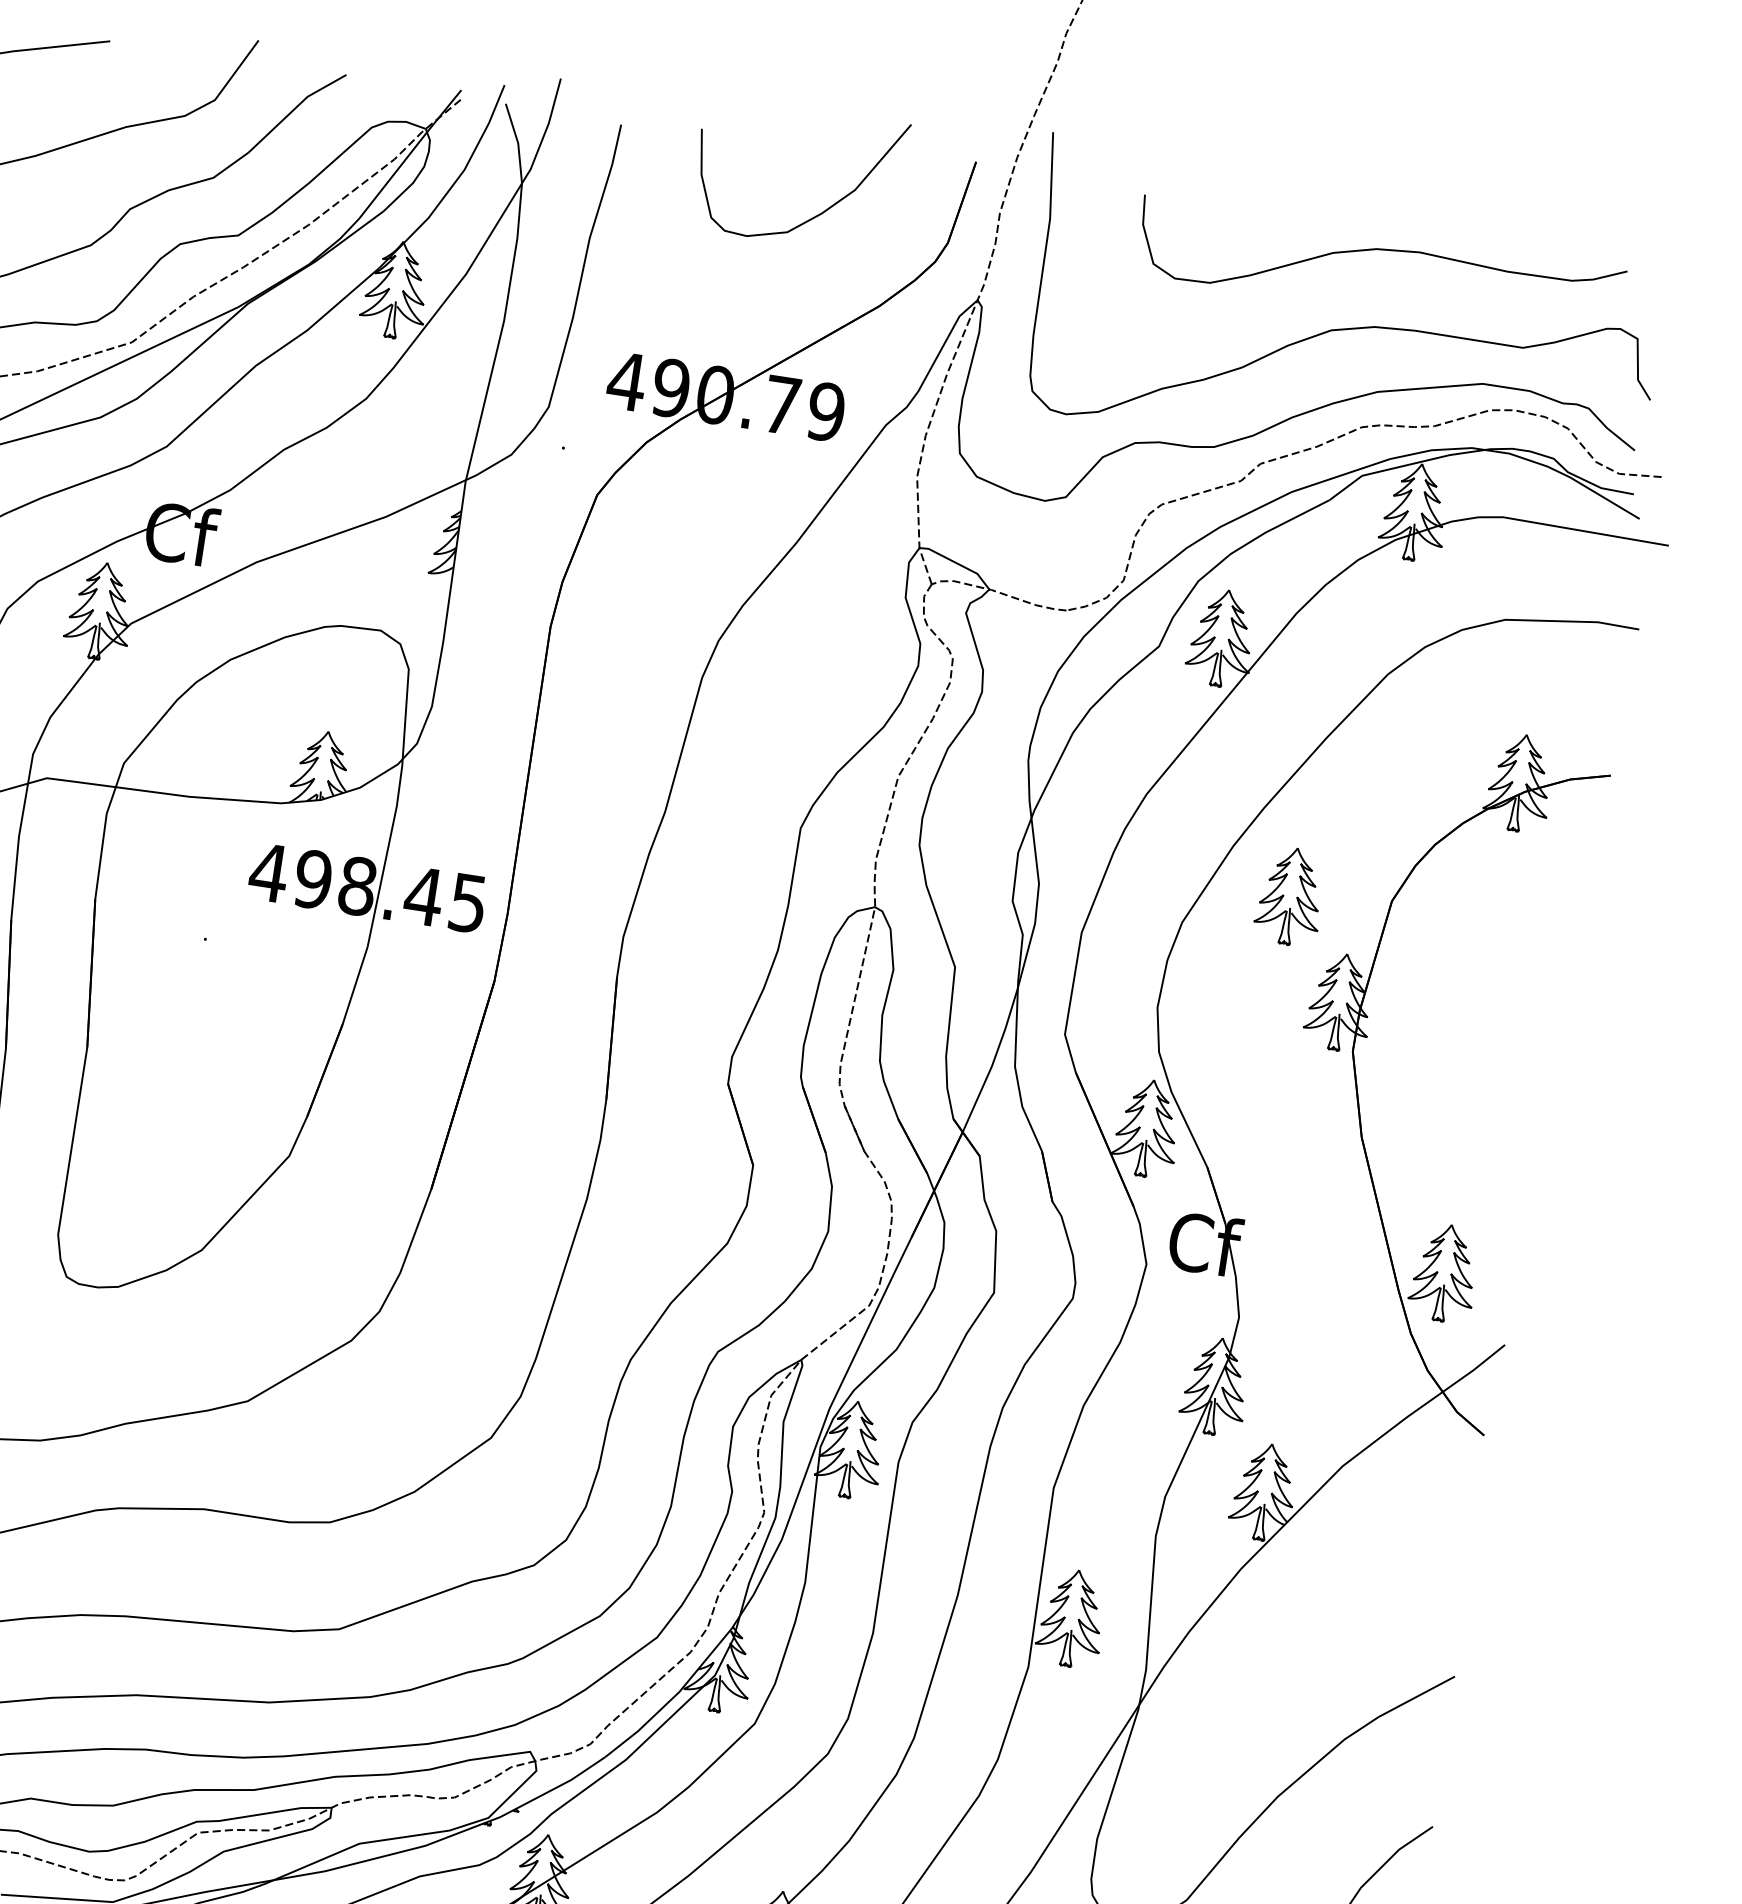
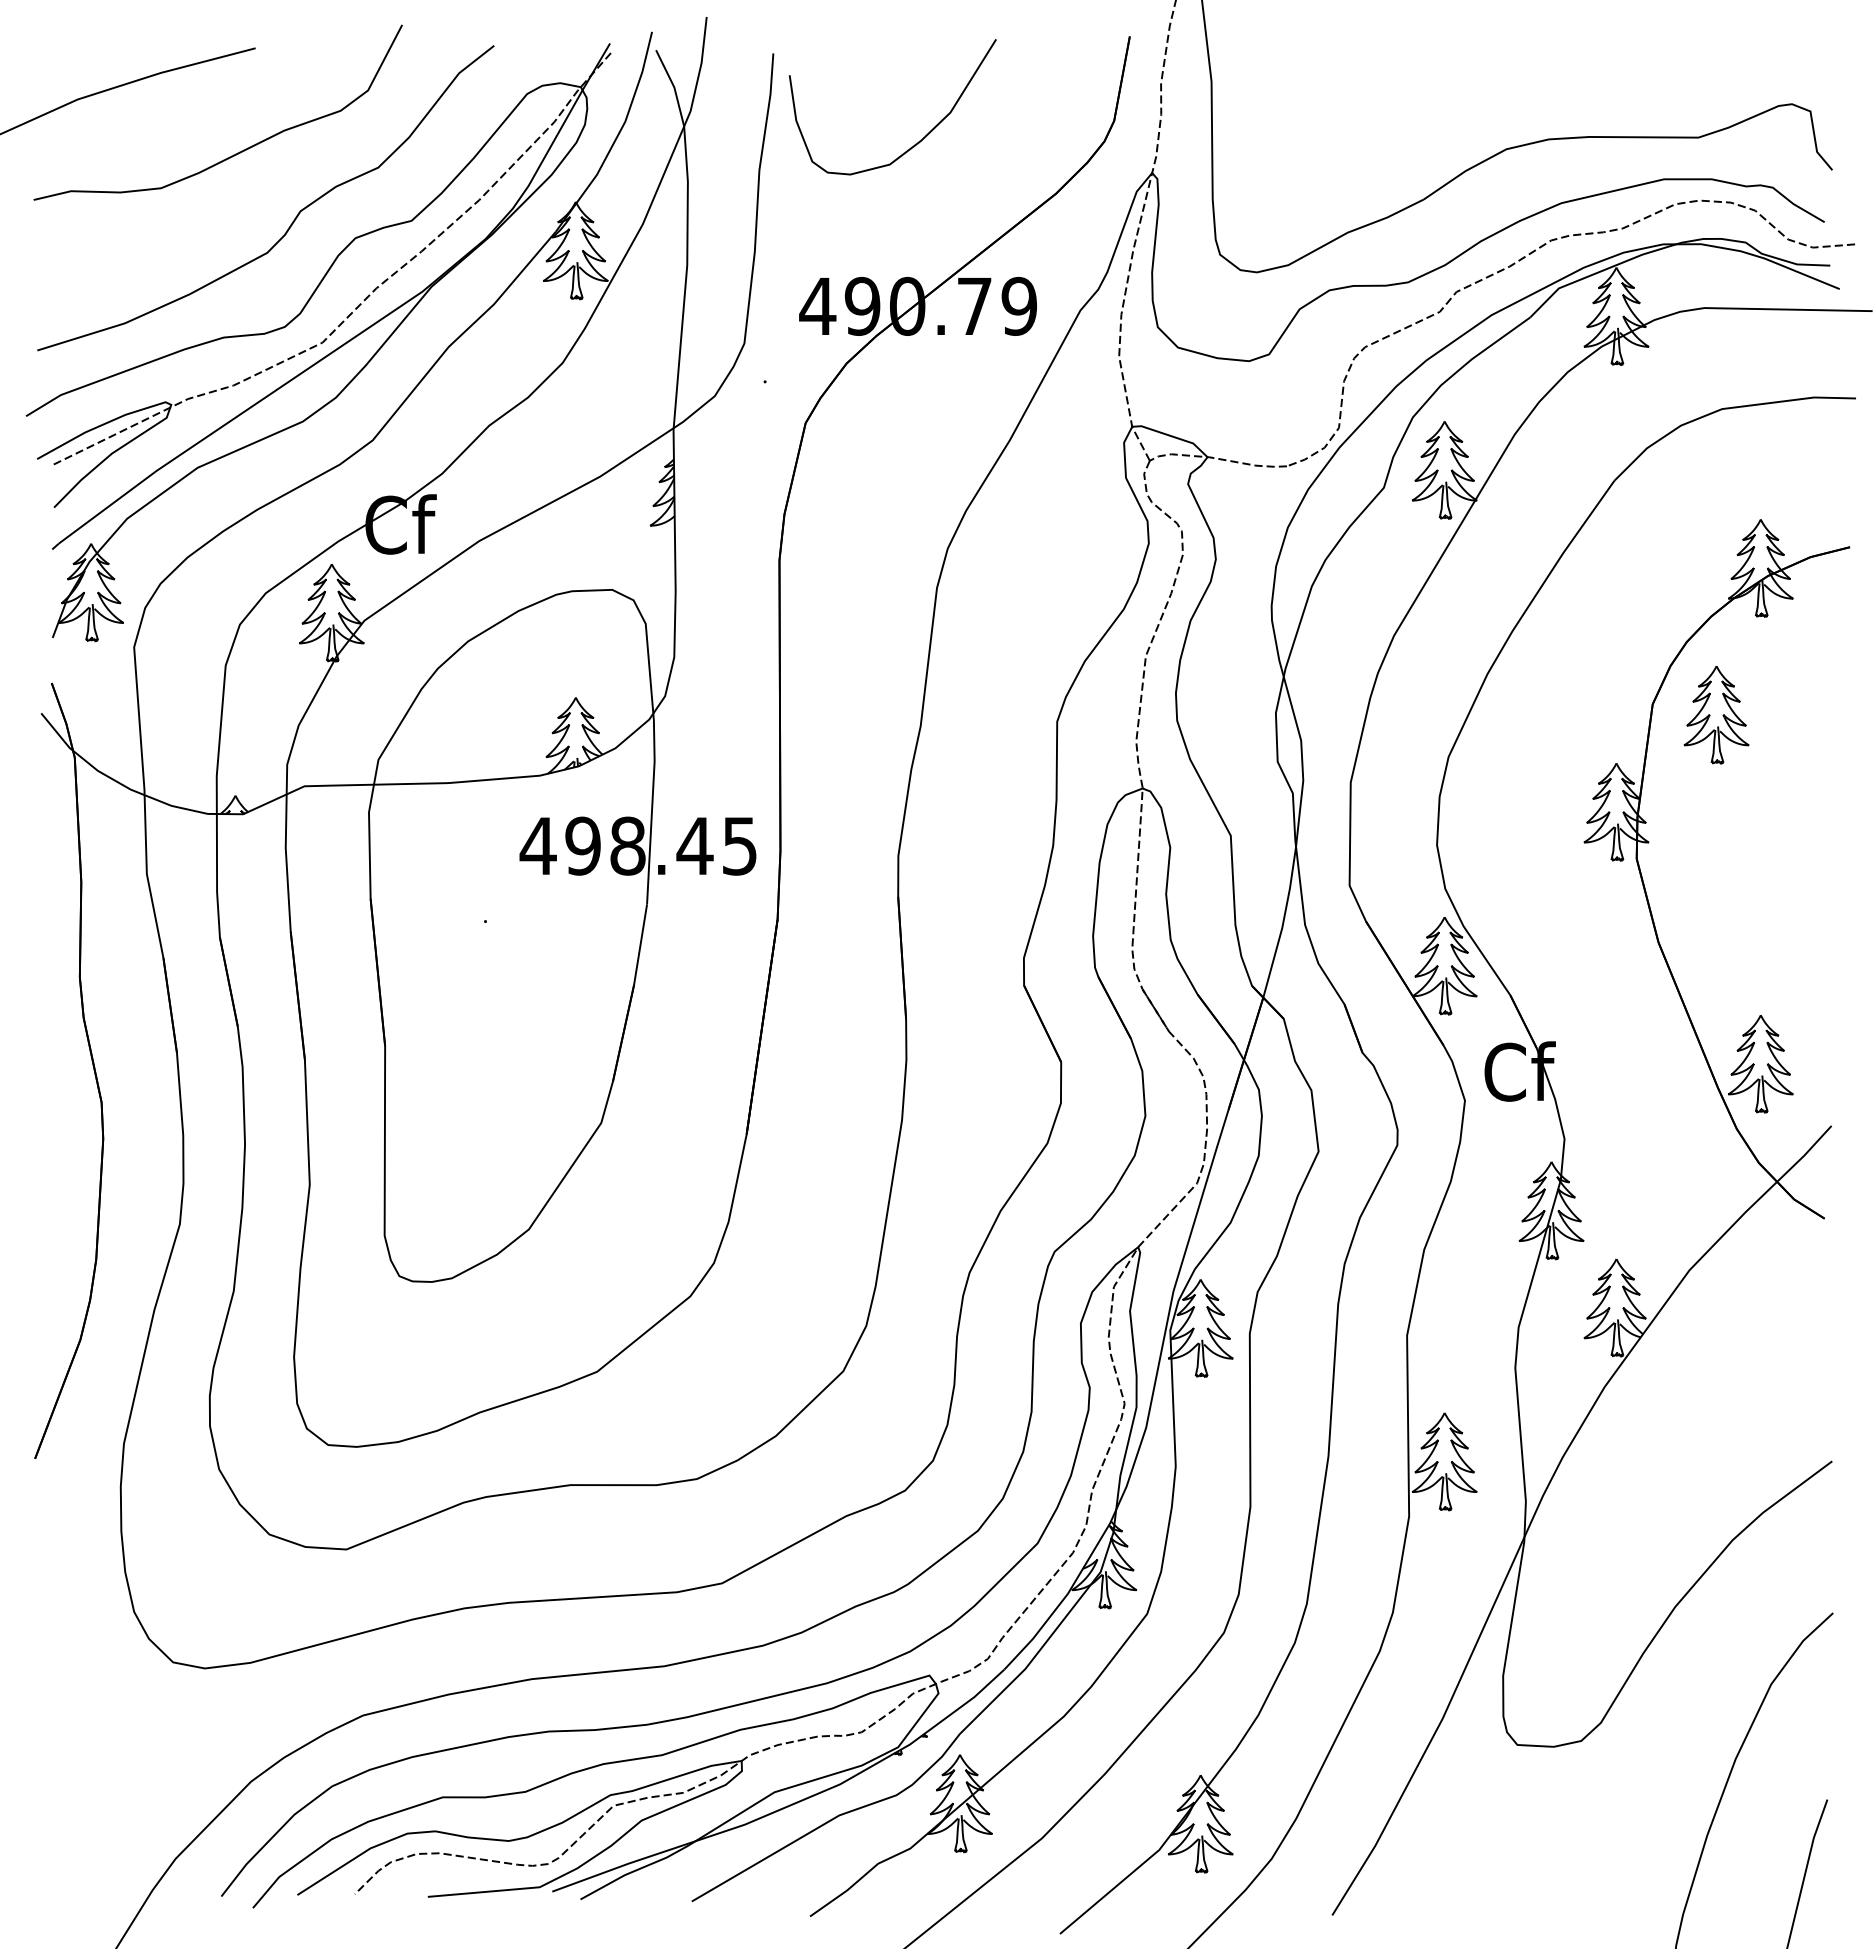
curve: (820, 212) -> (919, 140), moved
curve: (1383, 250) -> (1545, 62), removed
part: (1290, 896) -> (1716, 715), moved

